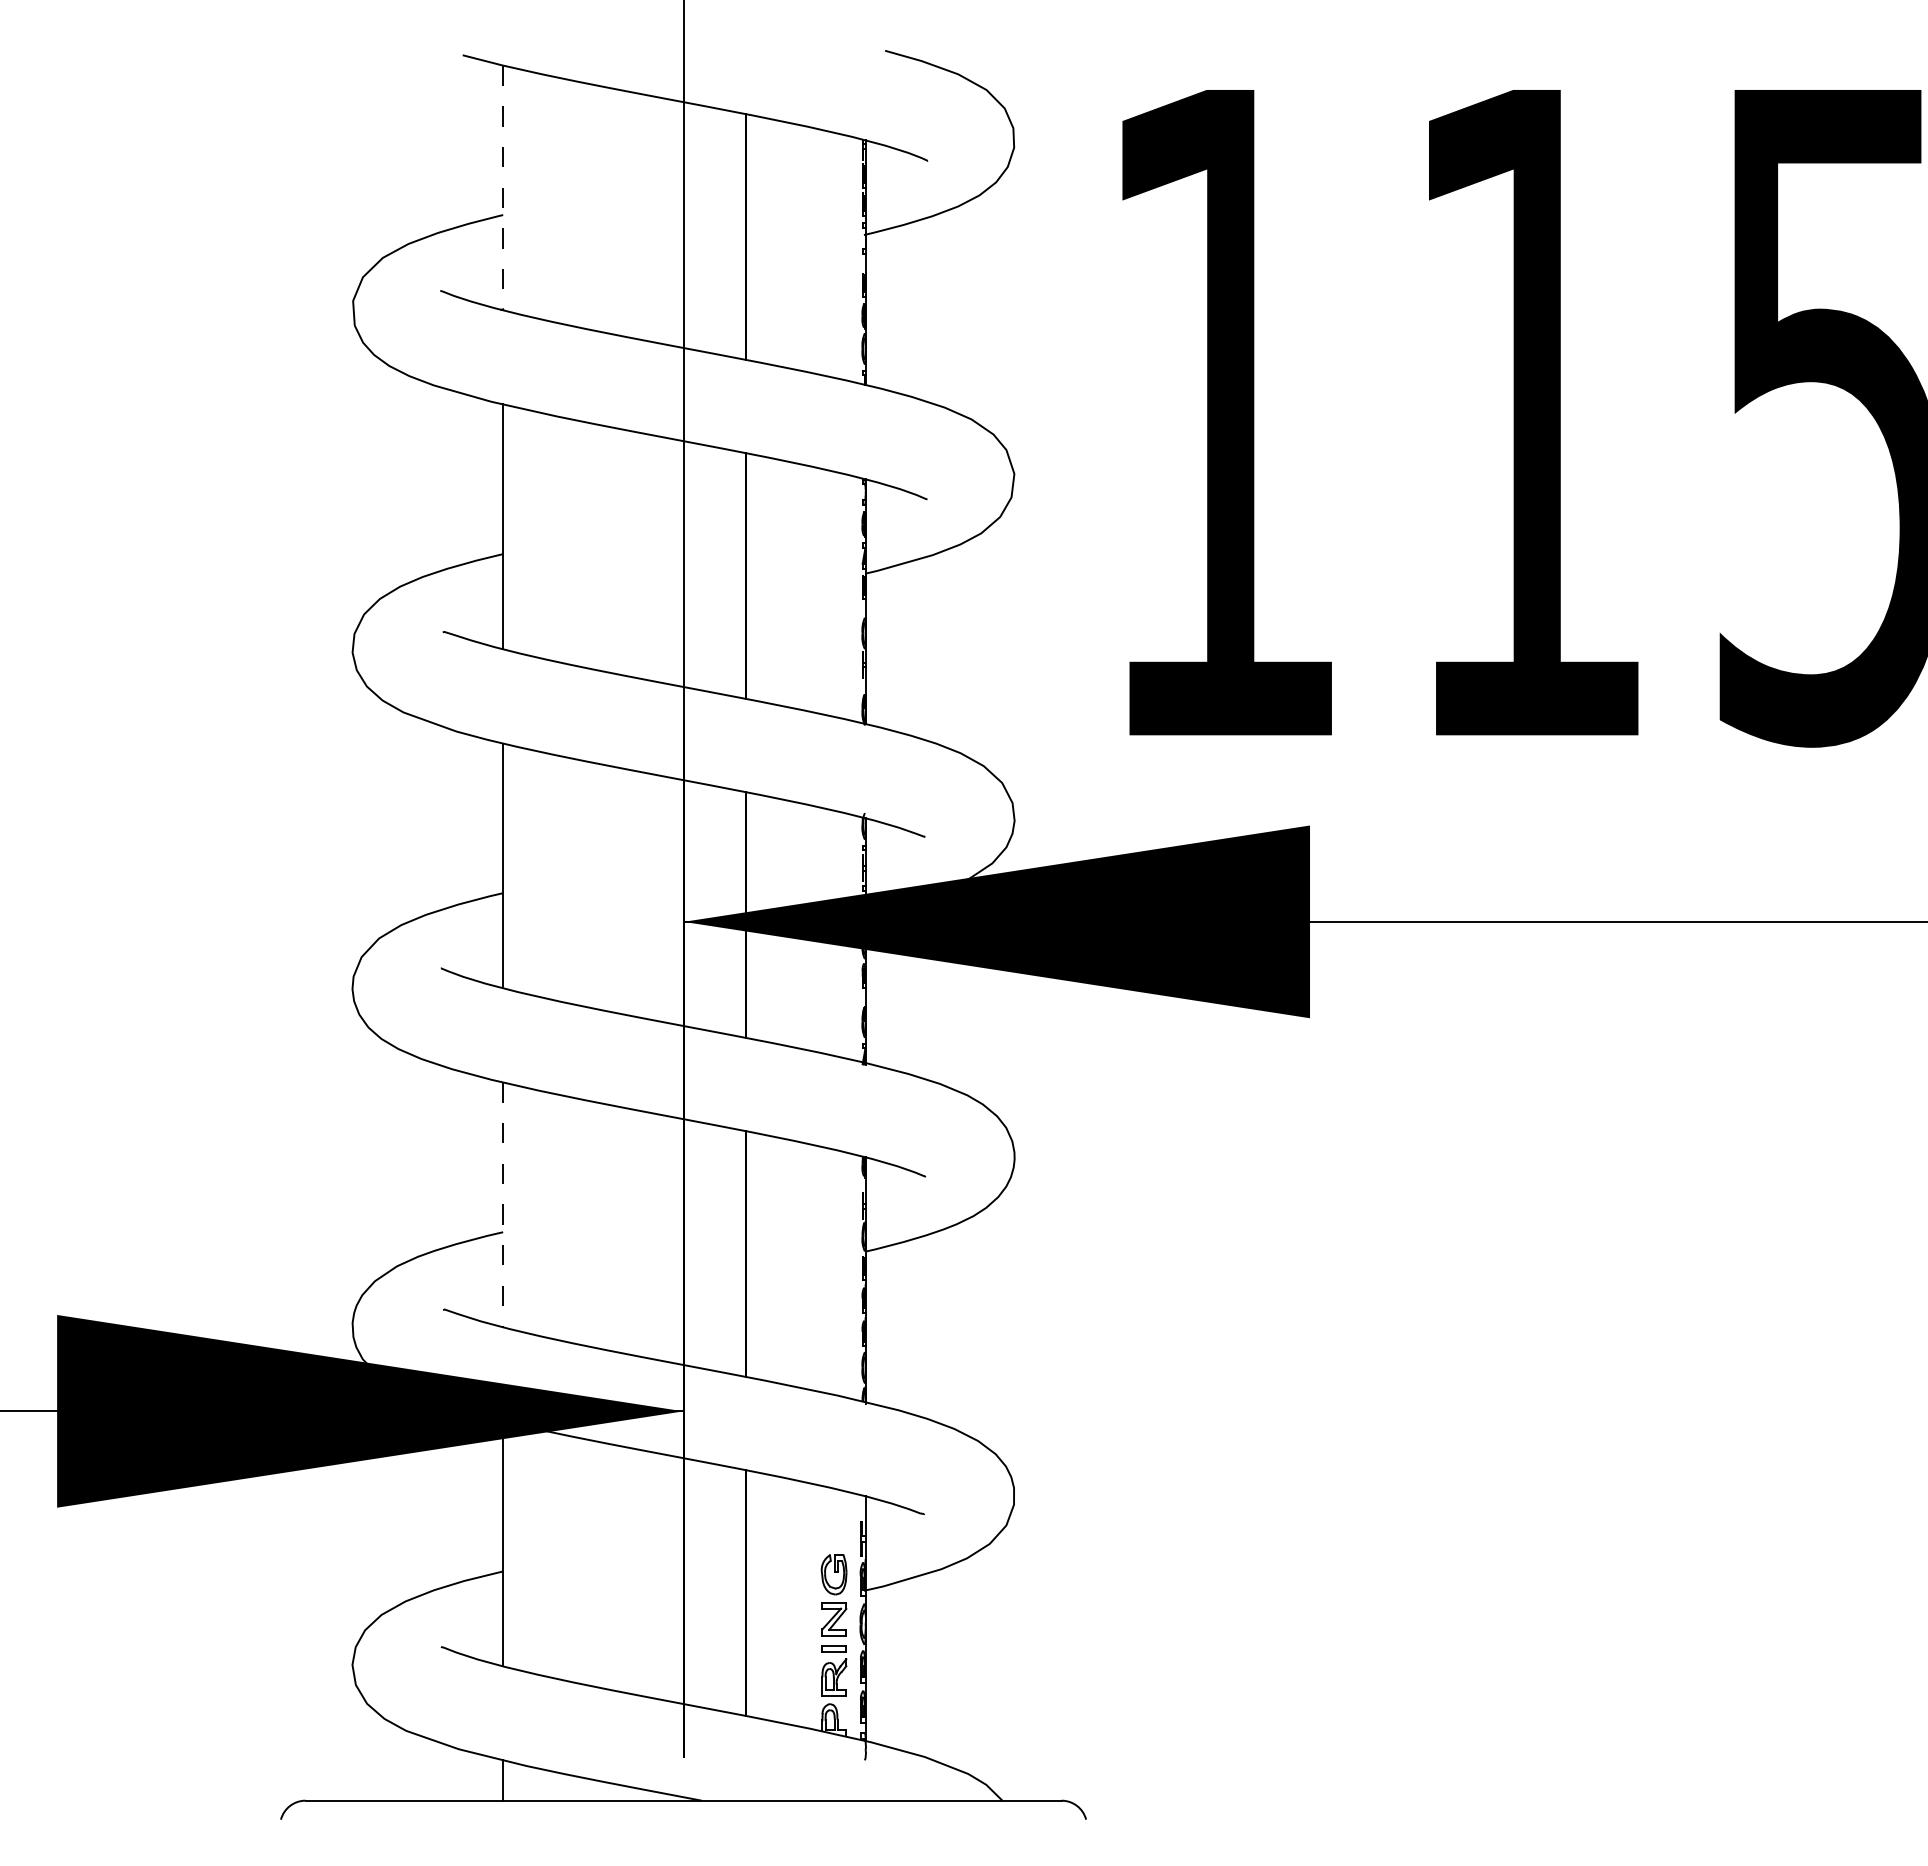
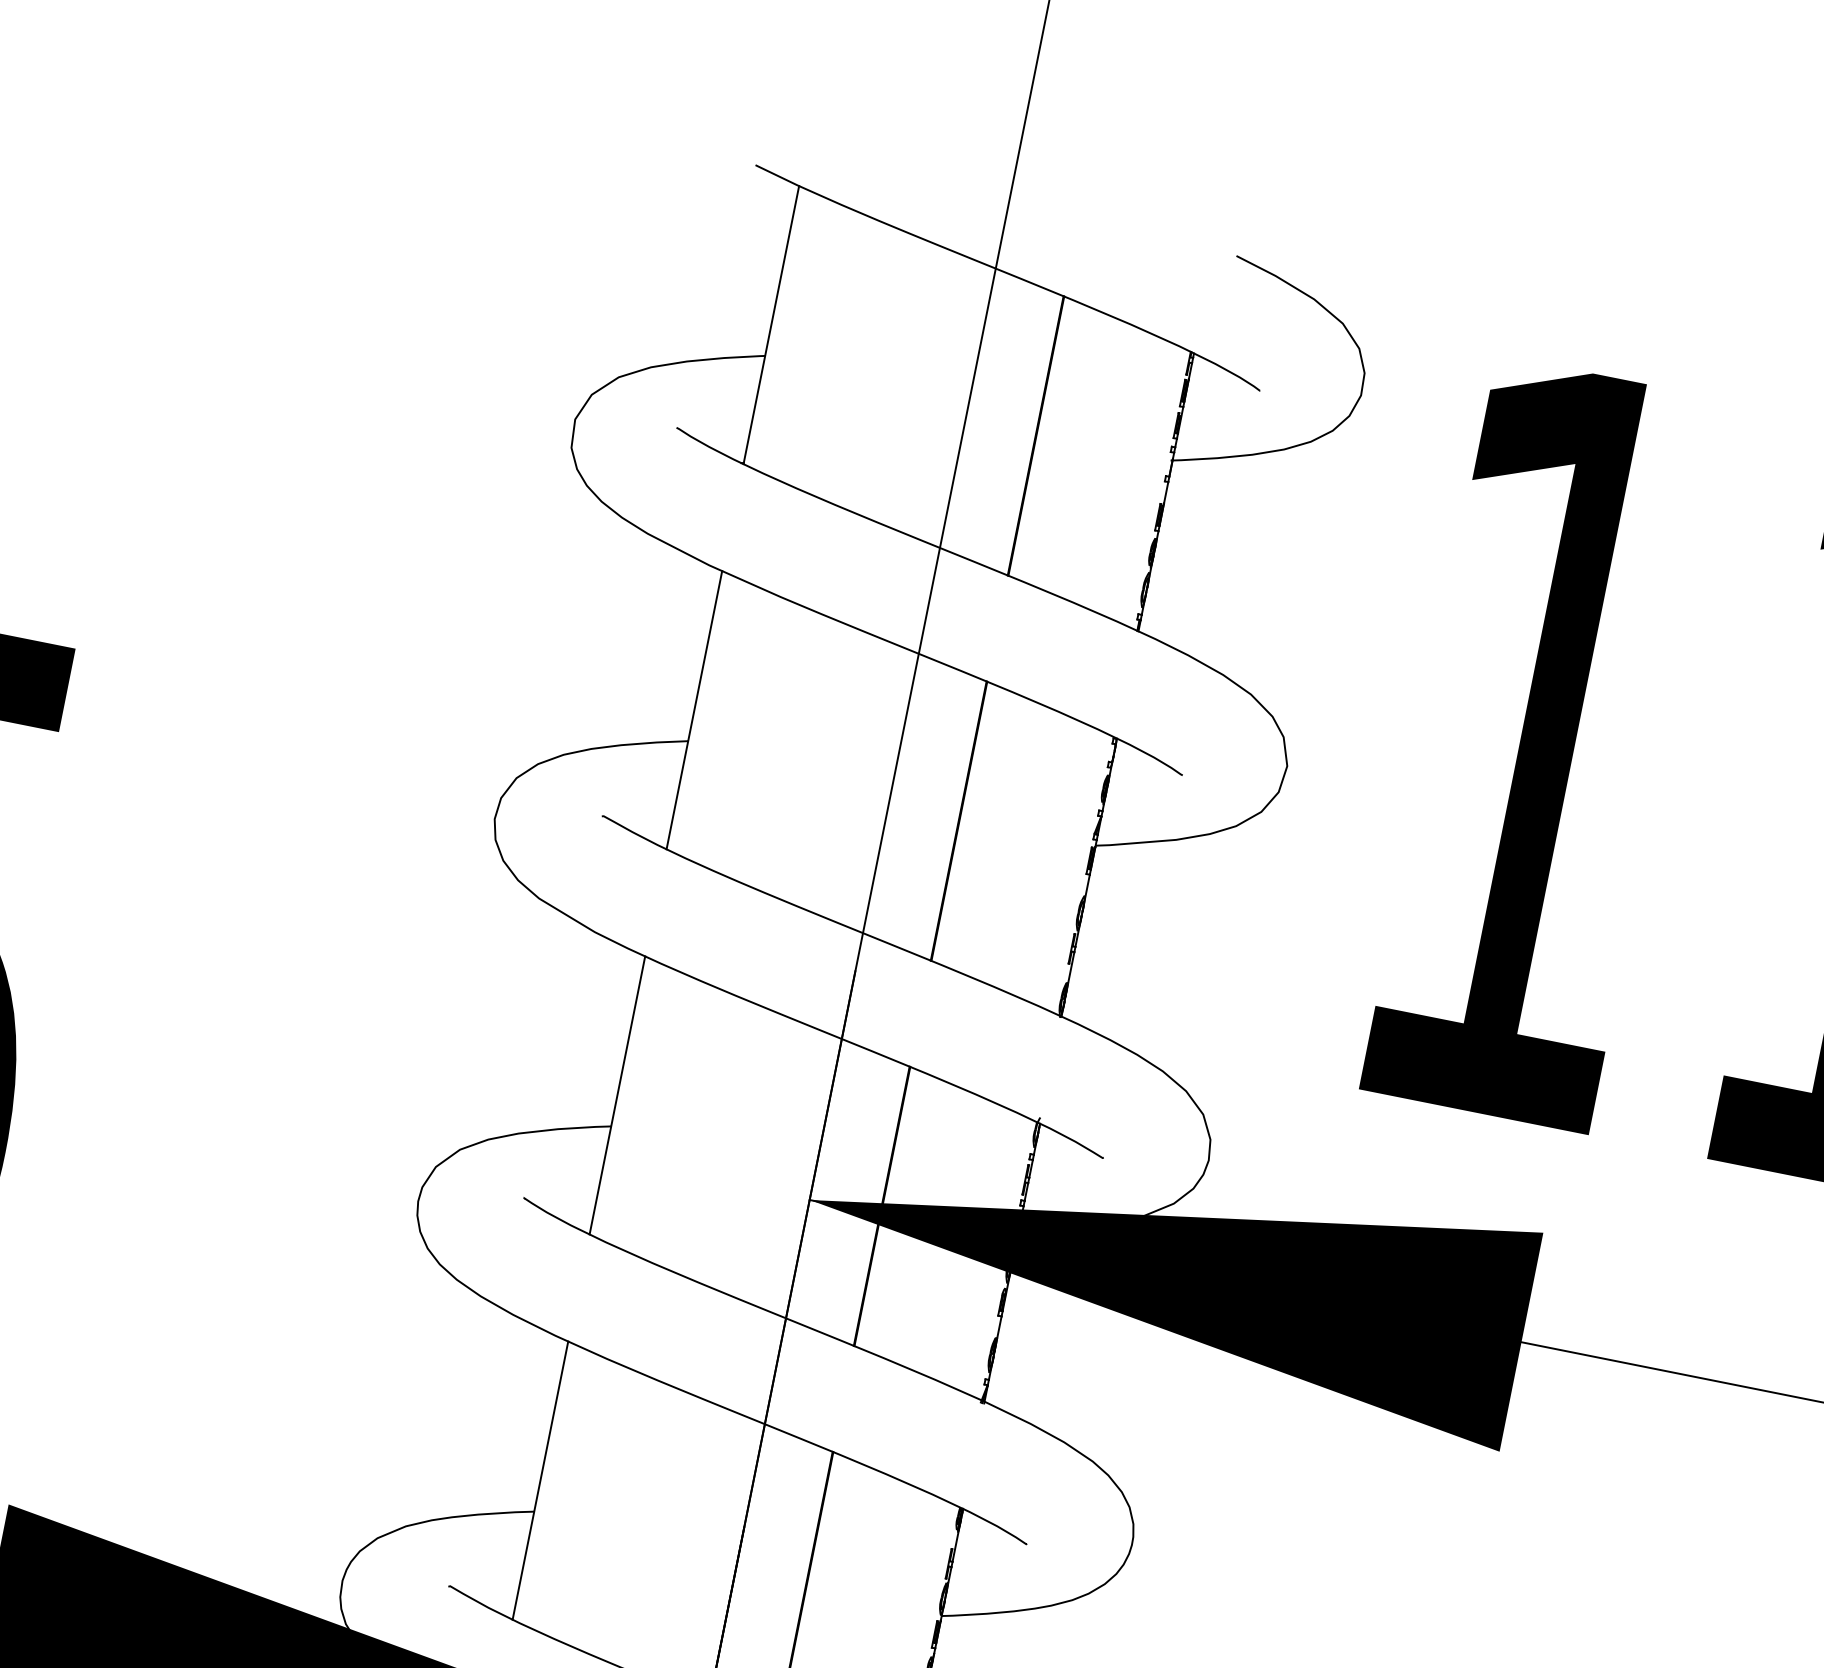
line: (503, 188) -> (771, 325), dashed -> solid
line: (503, 1205) -> (540, 1481), dashed -> solid

